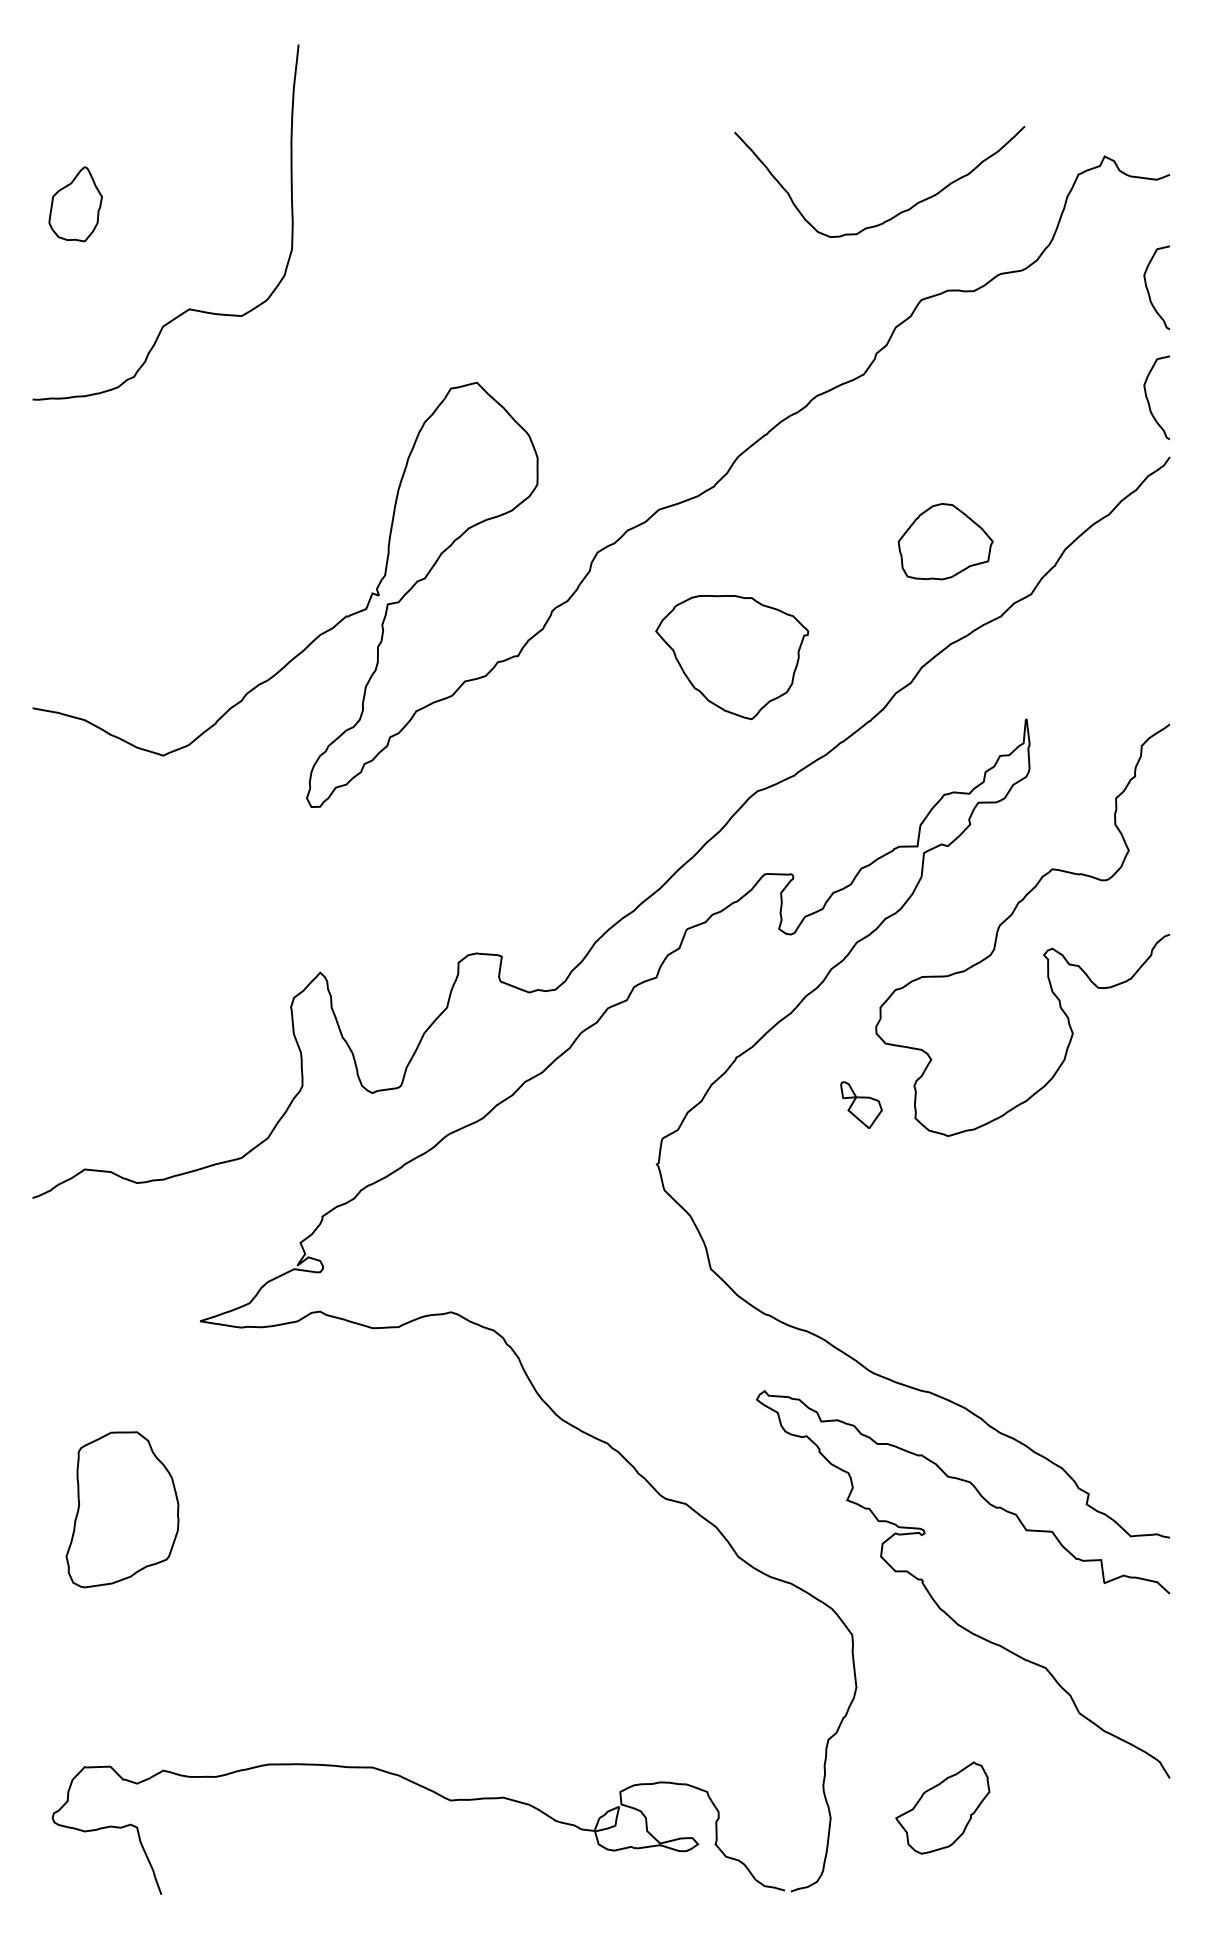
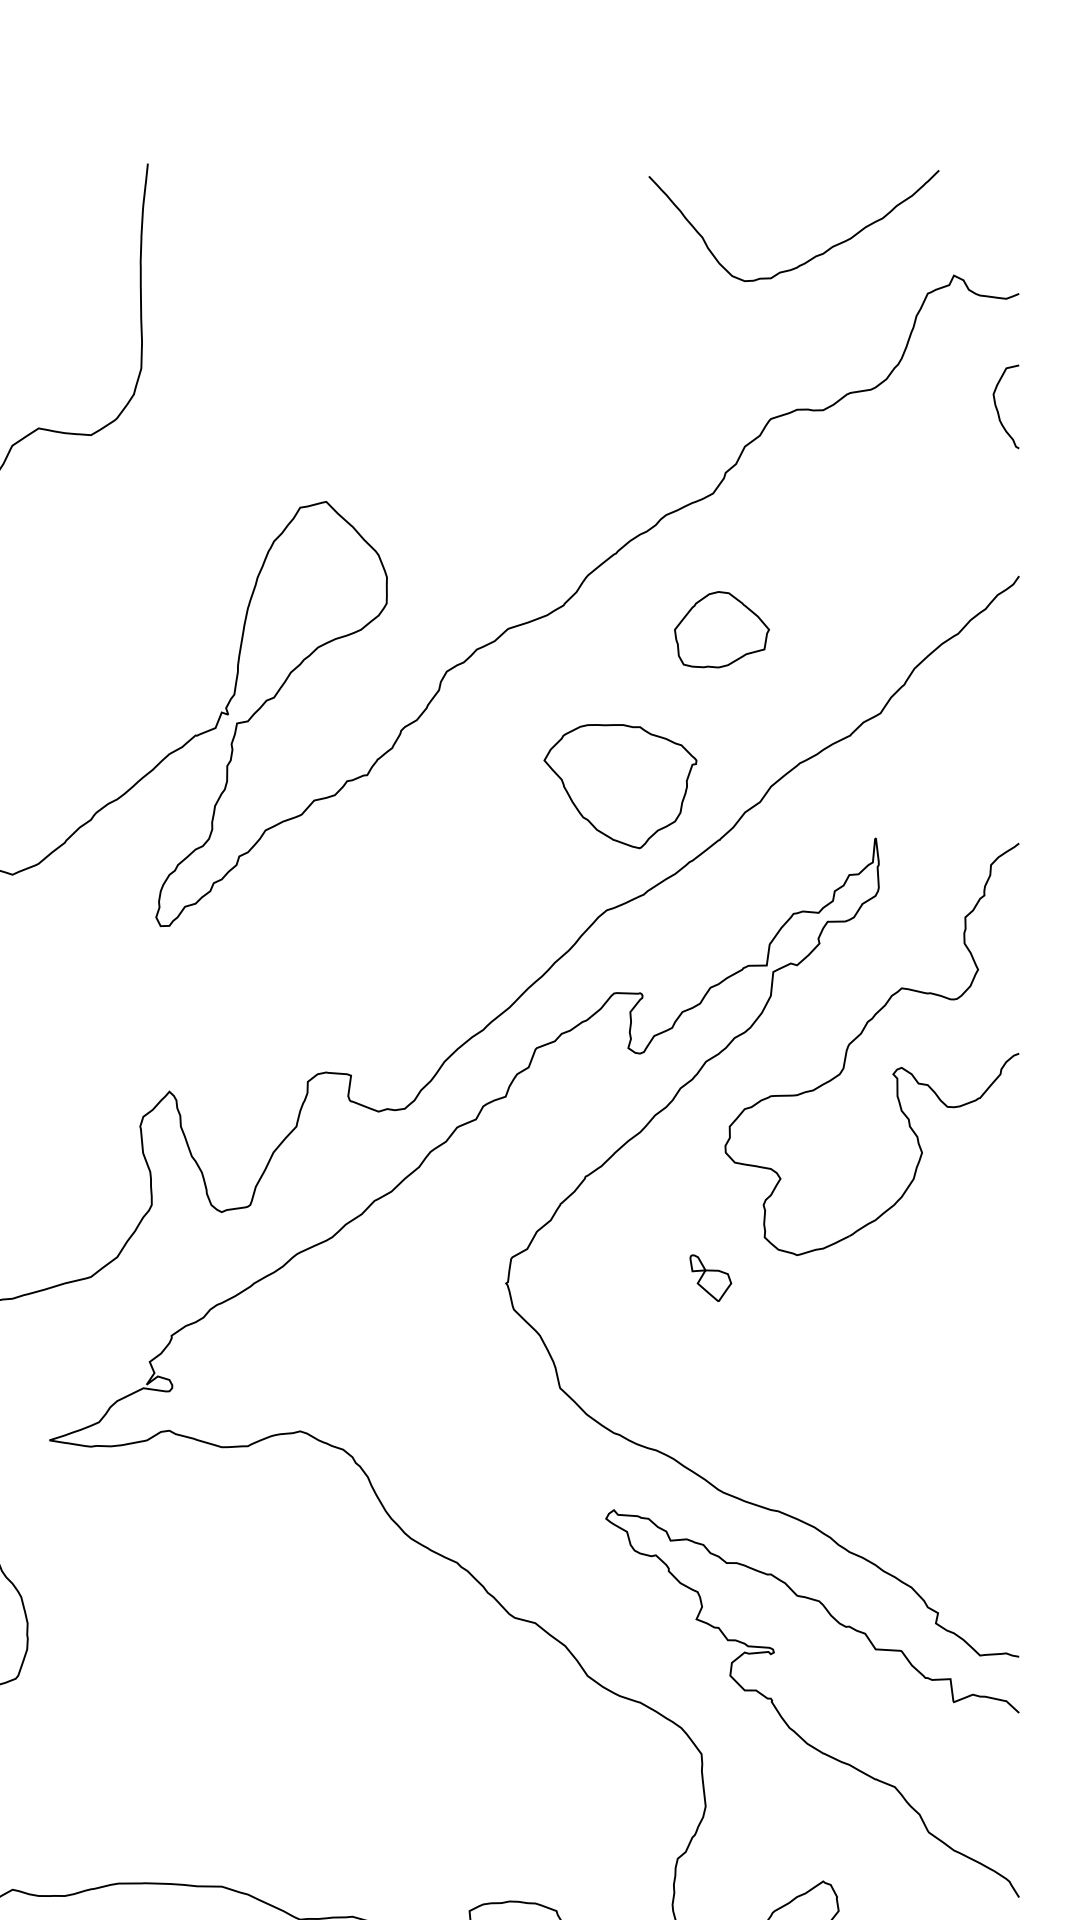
curve: (897, 213) -> (811, 257), moved
curve: (1148, 399) -> (997, 518), removed
part: (945, 541) -> (721, 629), moved
part: (732, 657) -> (620, 786), moved
part: (861, 1104) -> (710, 1277), moved

